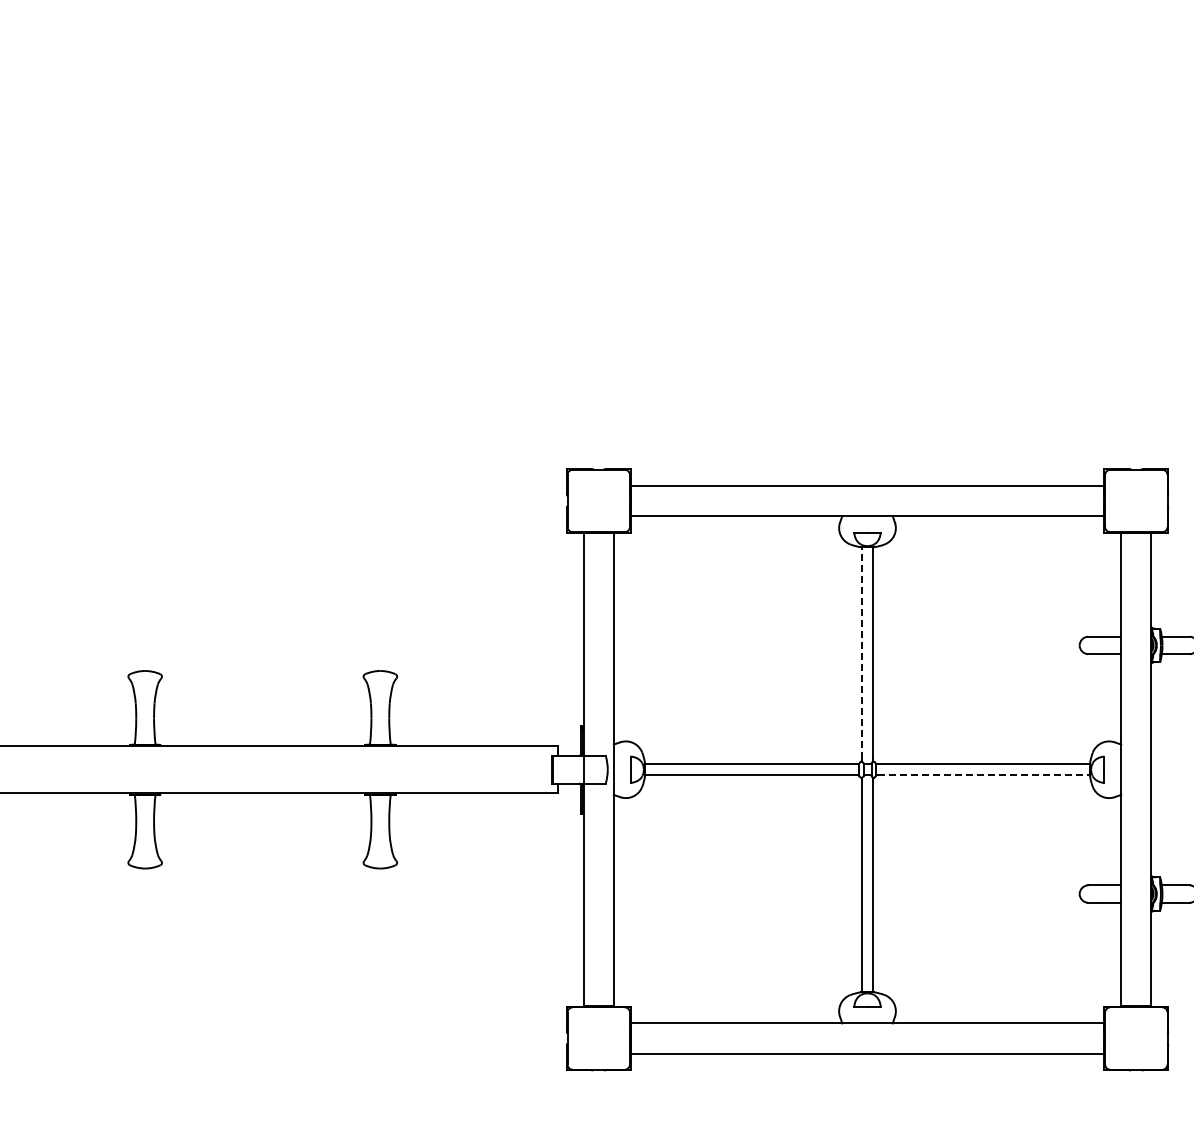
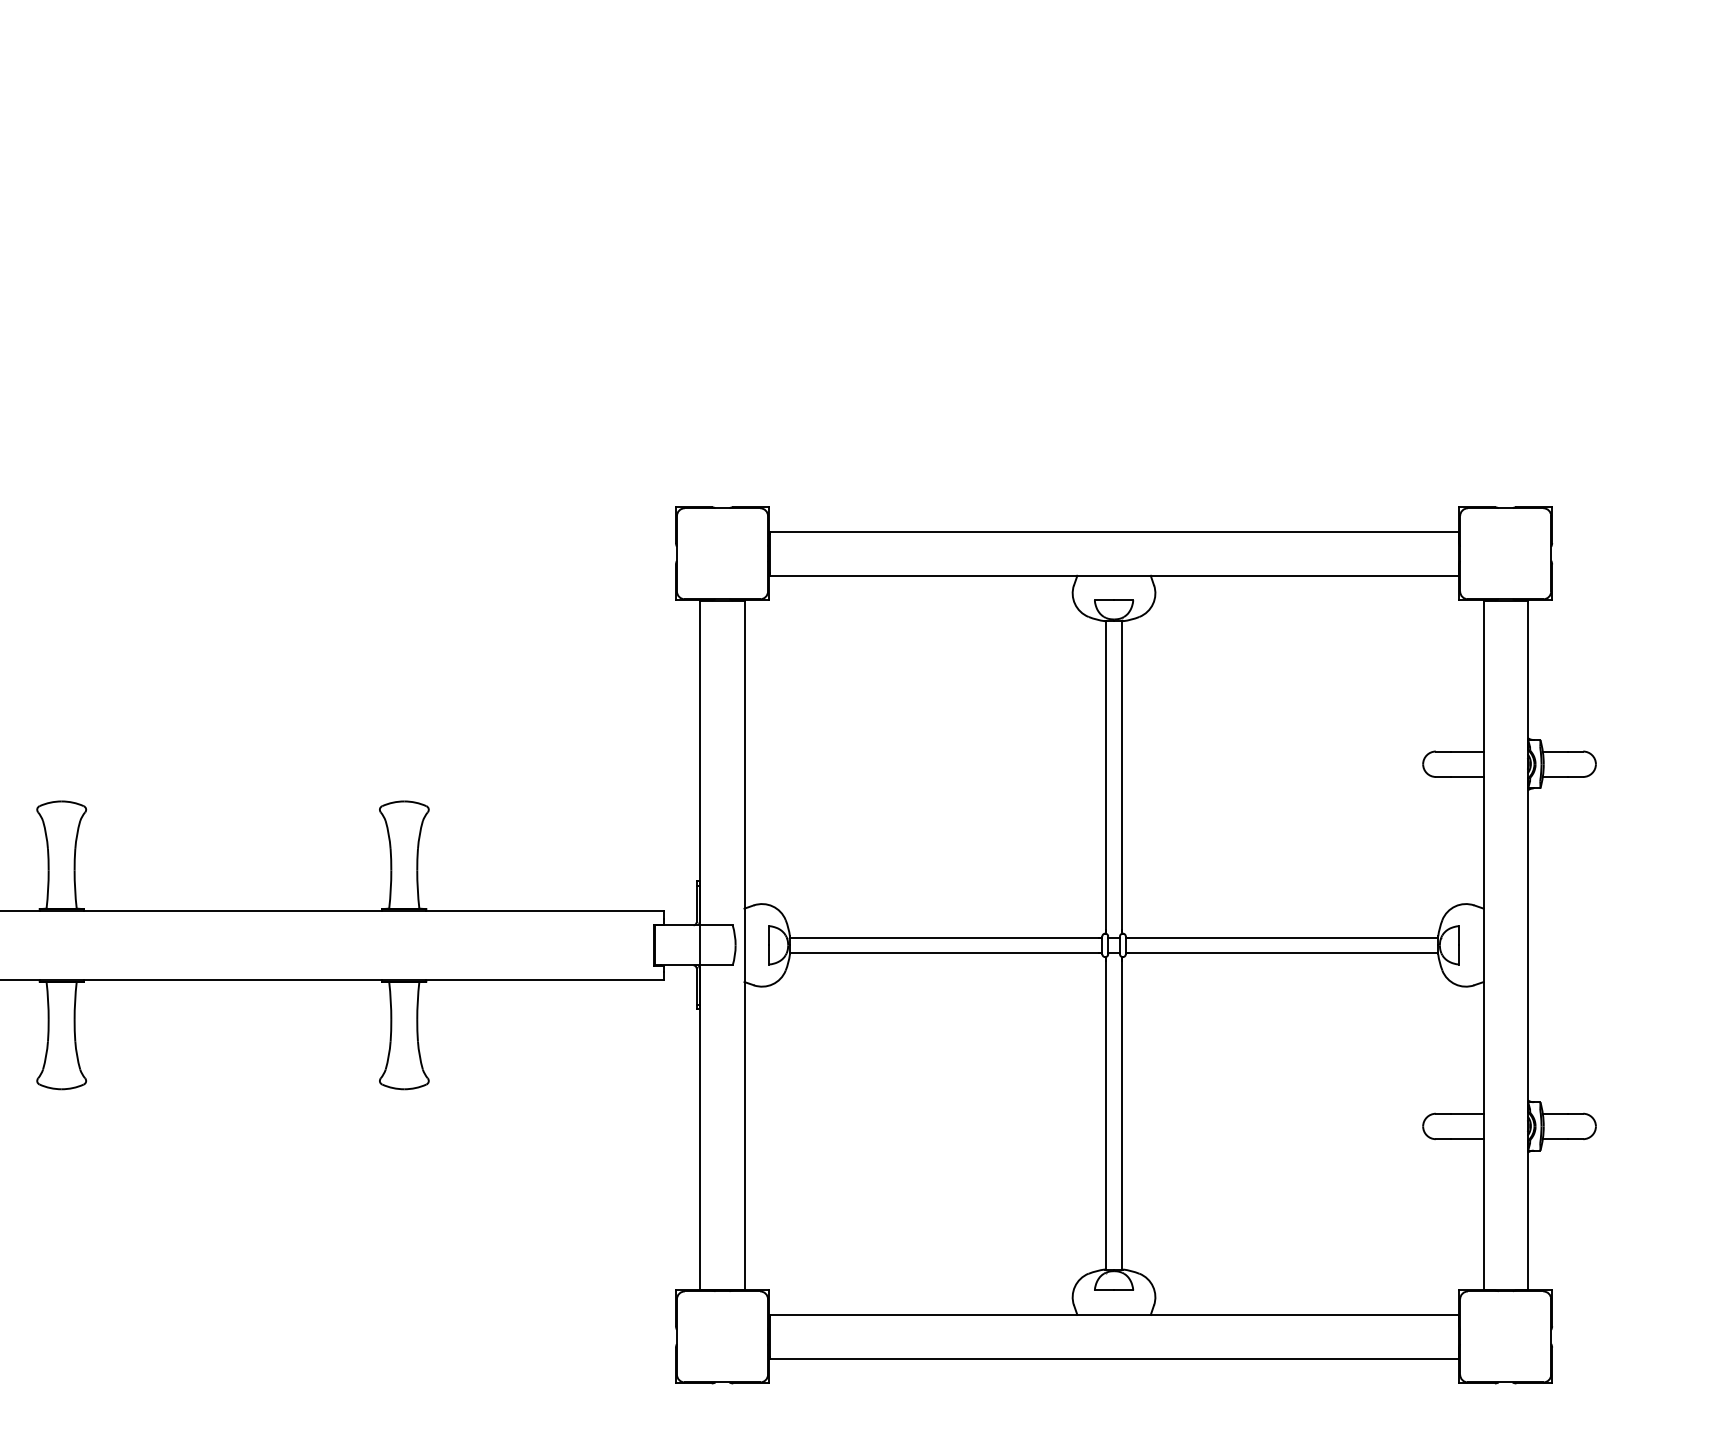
line: (862, 653) -> (1106, 775), dashed -> solid
line: (984, 775) -> (1284, 953), dashed -> solid

